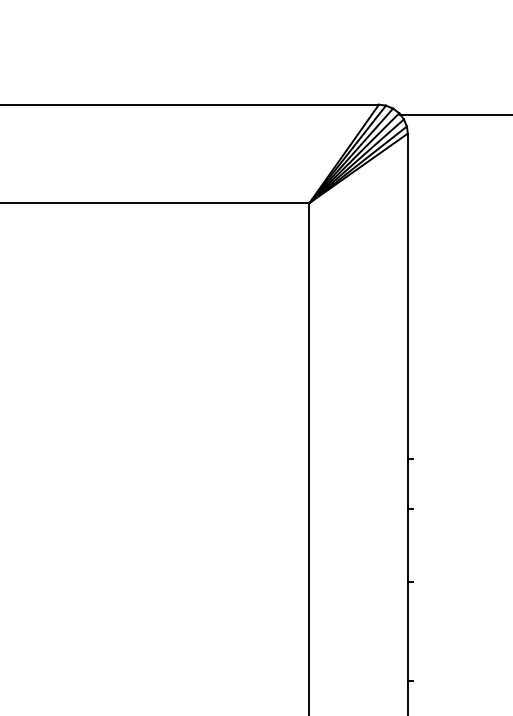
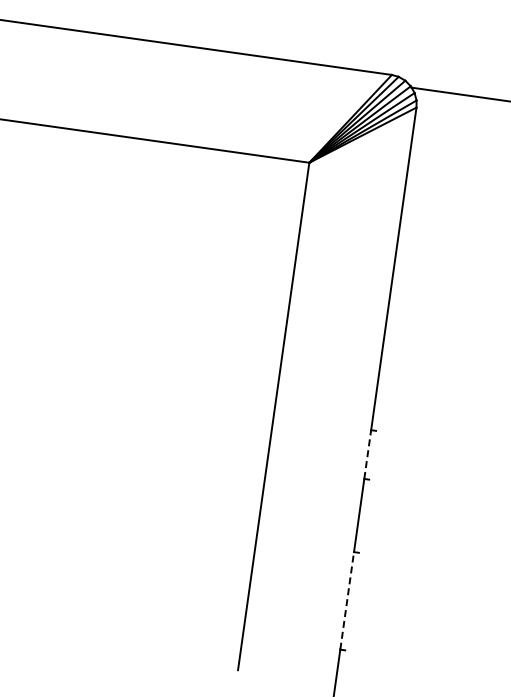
line: (407, 483) -> (367, 454), solid -> dashed
line: (407, 631) -> (346, 600), solid -> dashed

